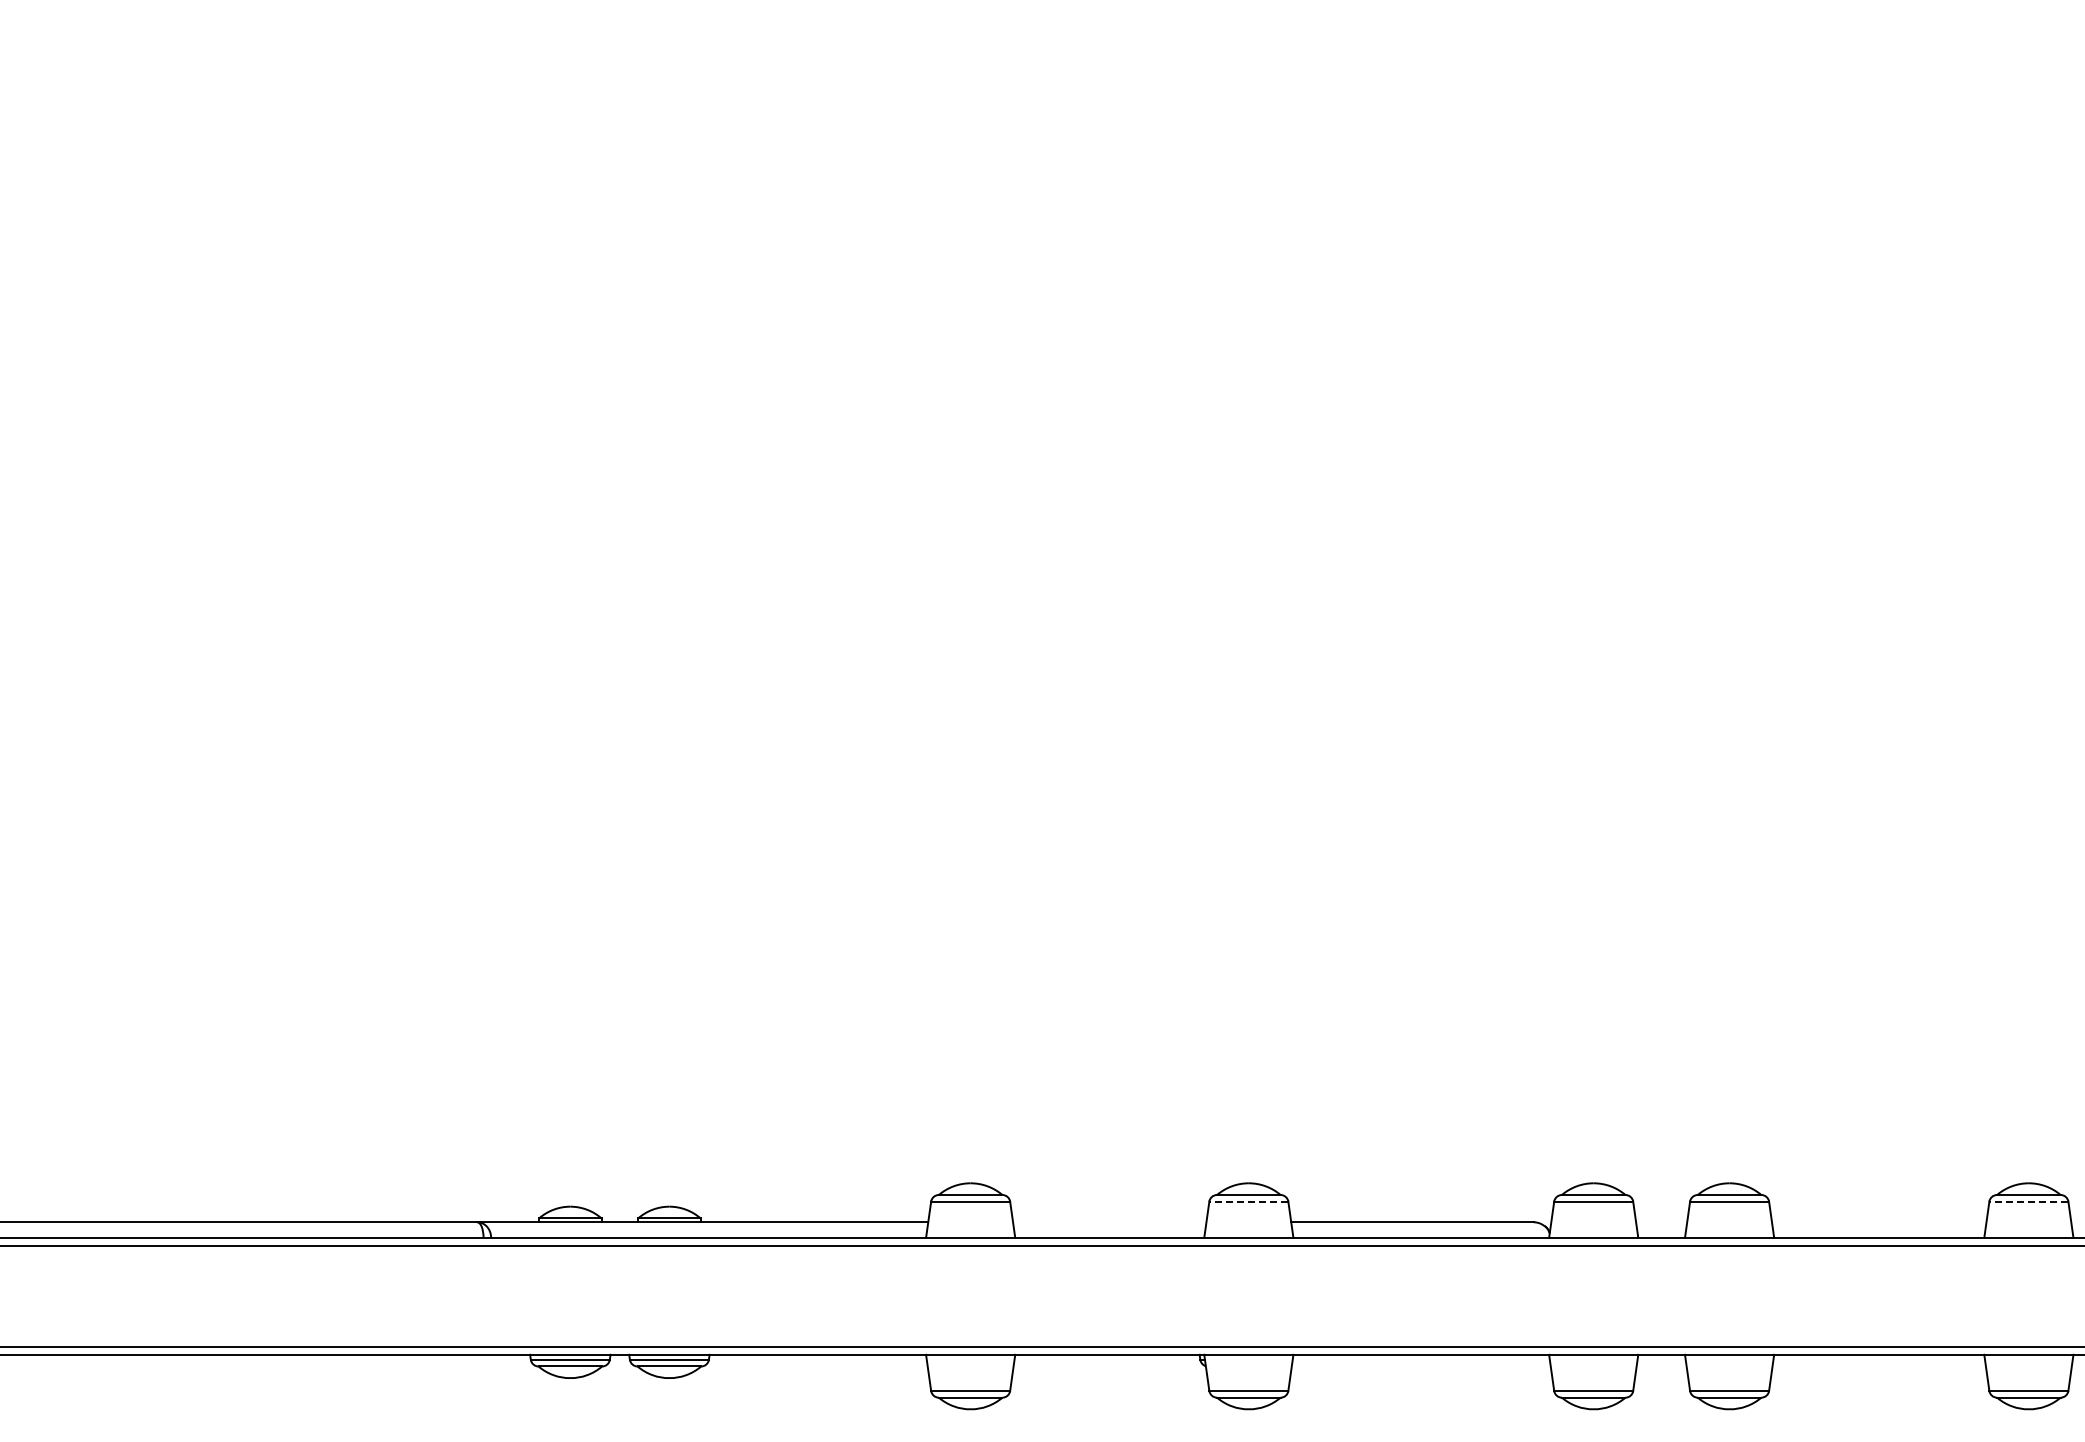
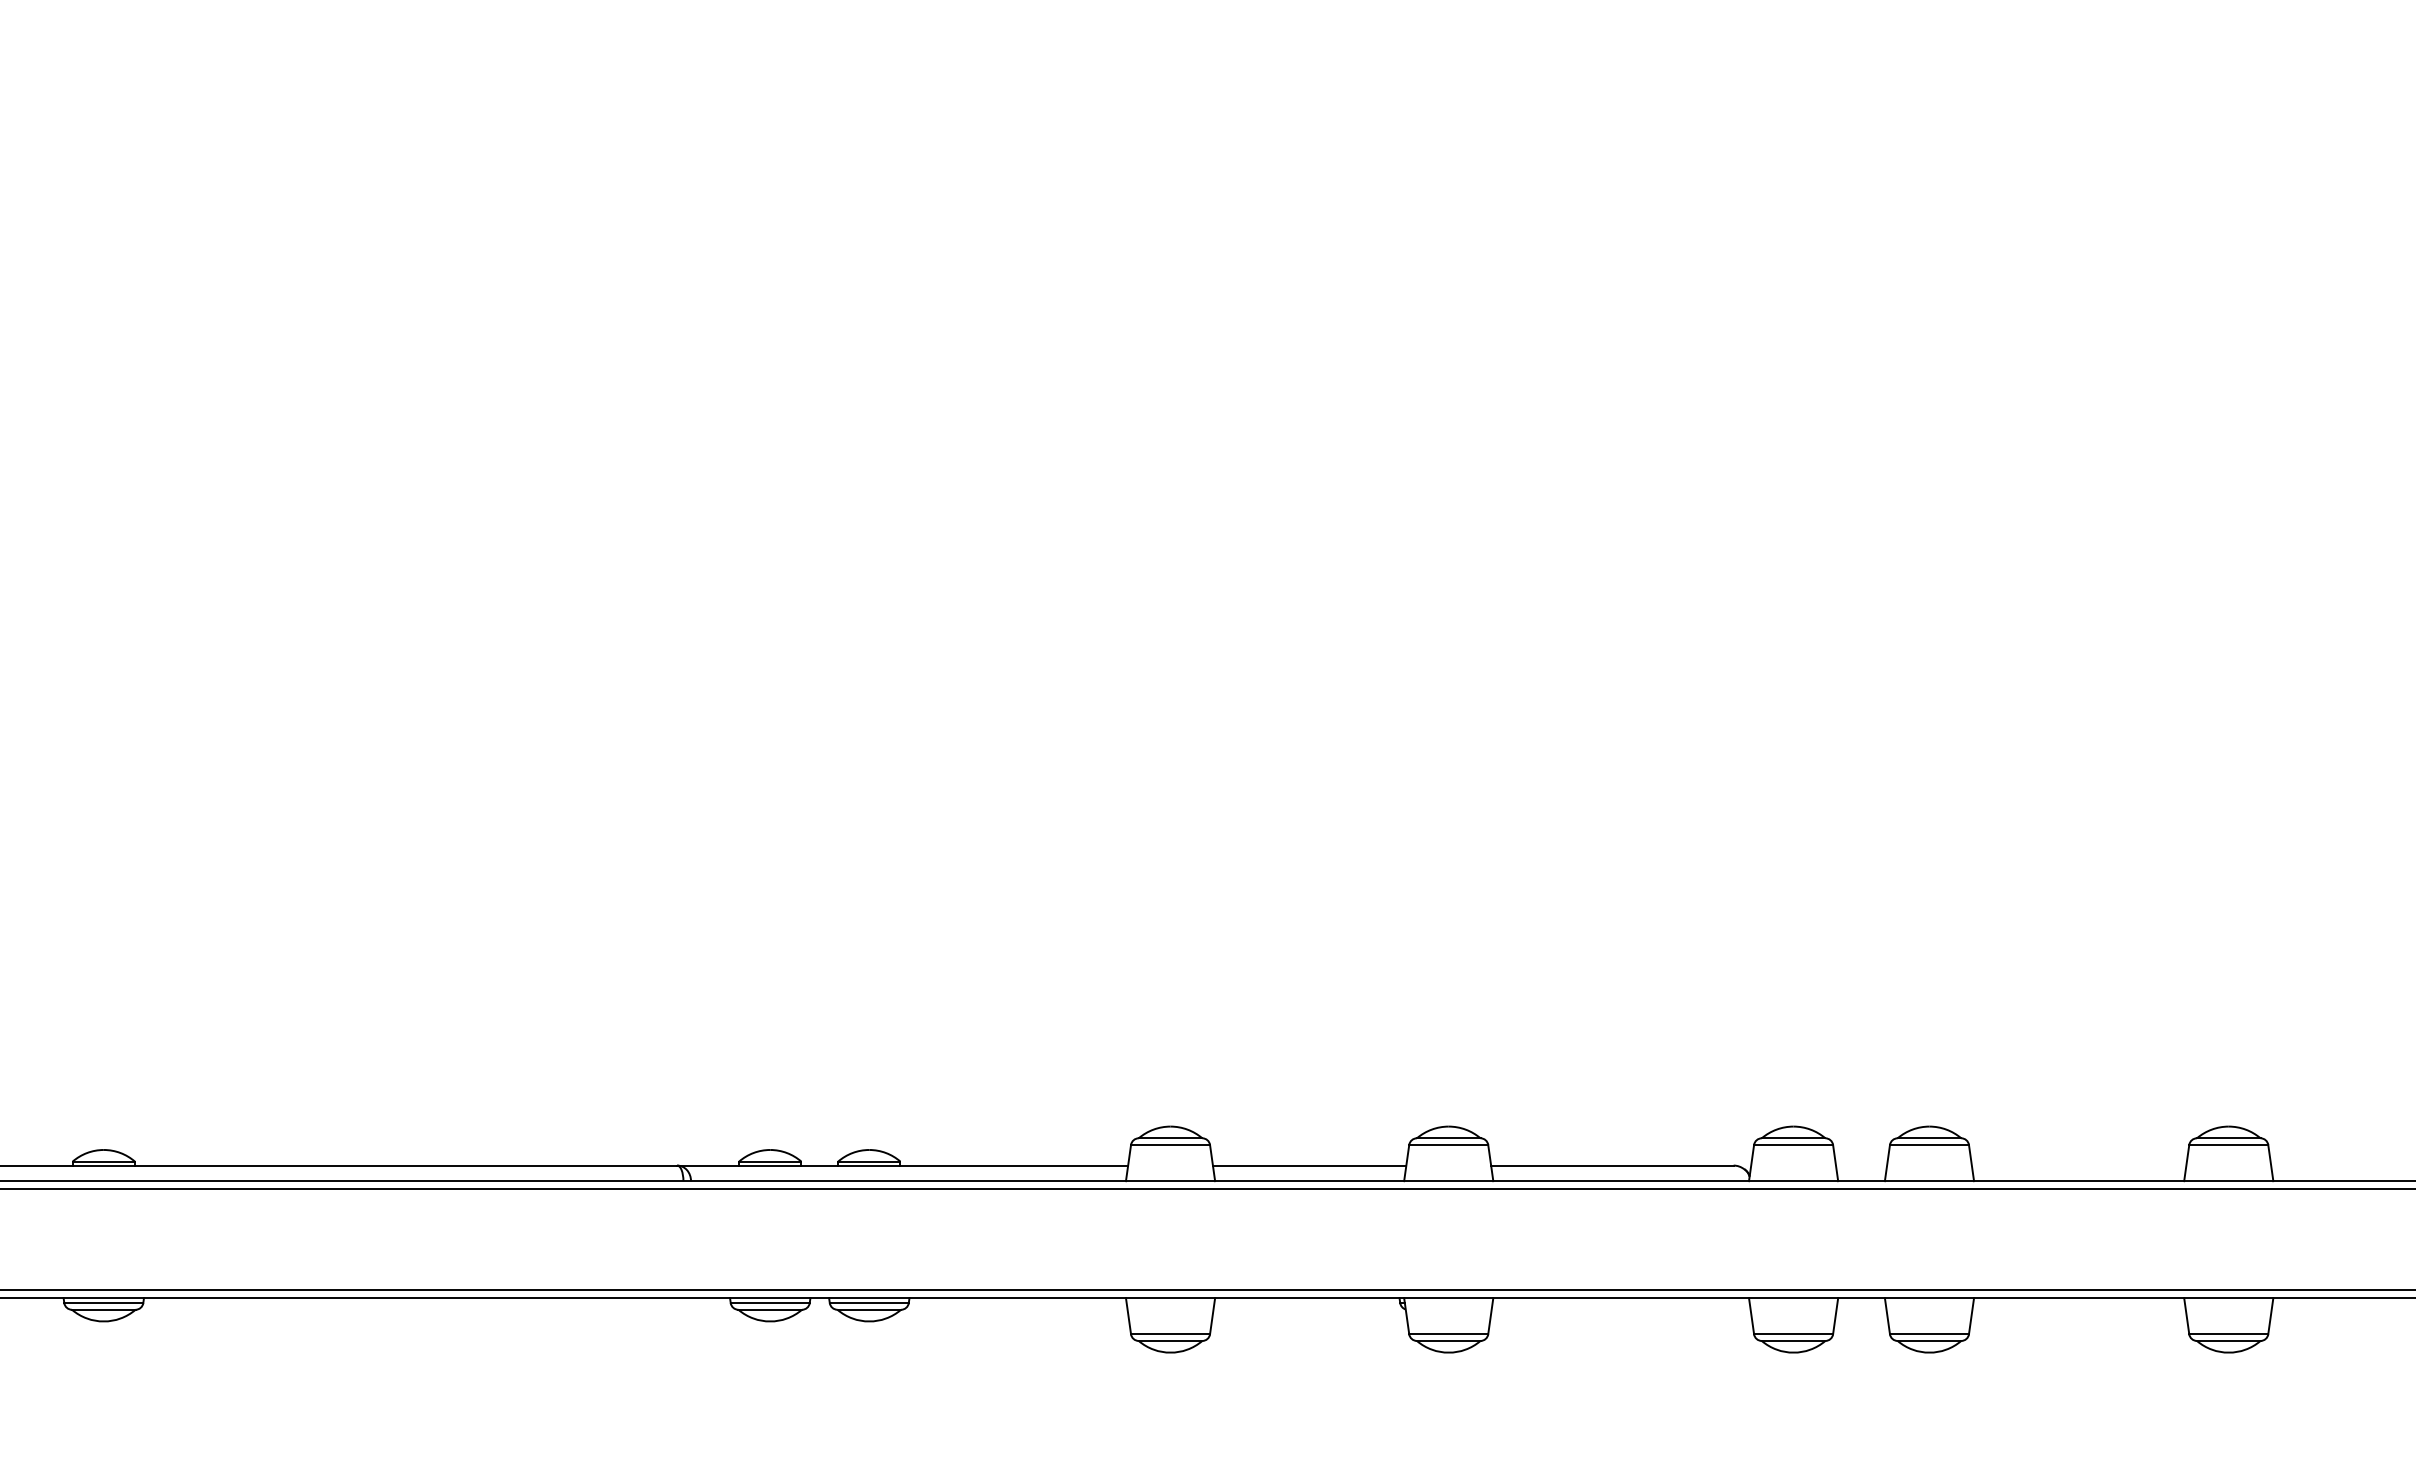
line: (1248, 1202) -> (1448, 1145), dashed -> solid
line: (2028, 1202) -> (2228, 1145), dashed -> solid
line: (1109, 1222) -> (1309, 1165), added

